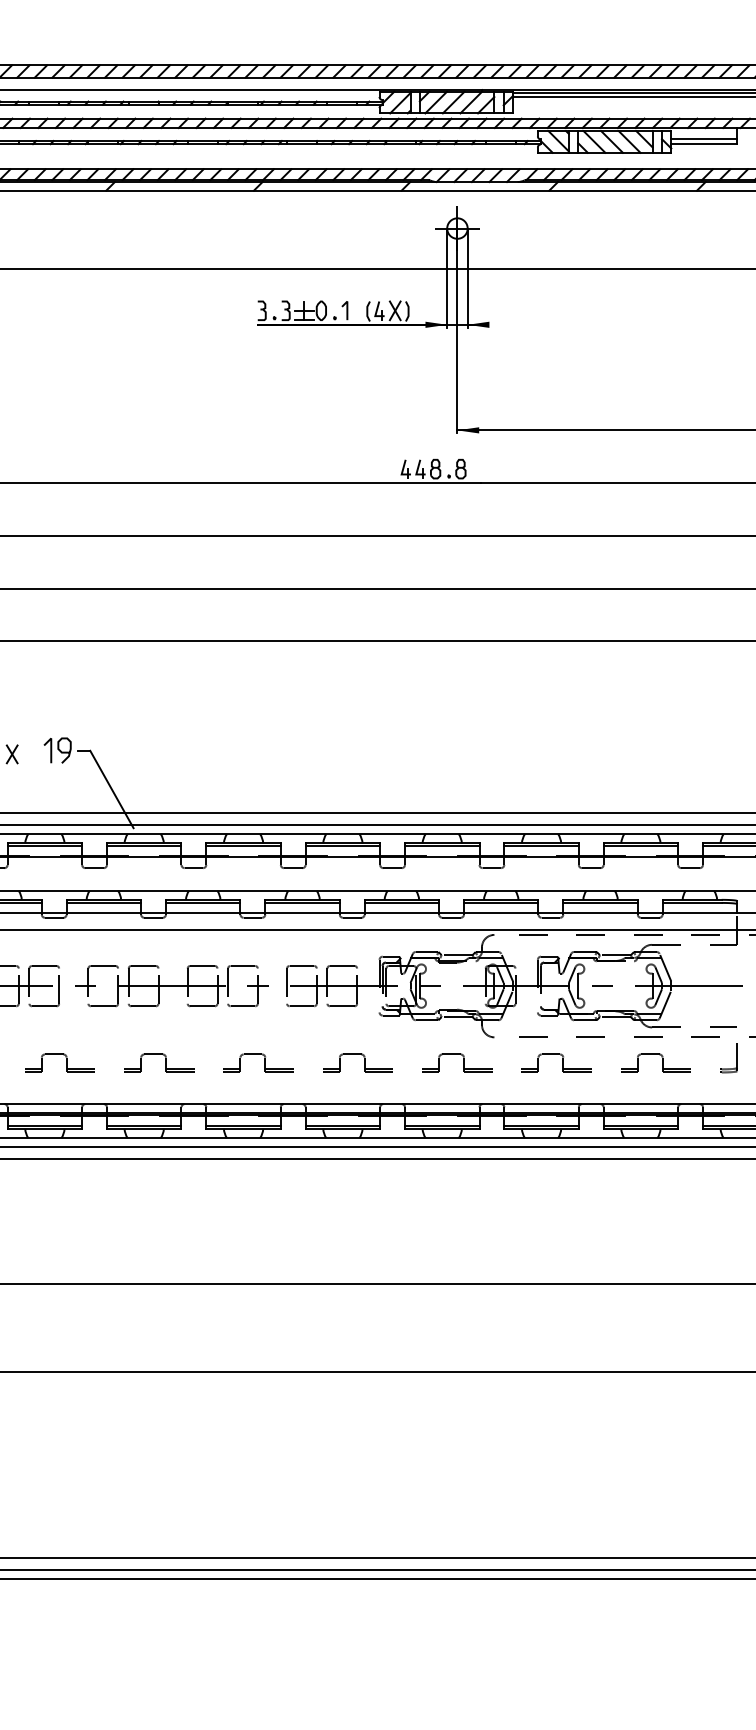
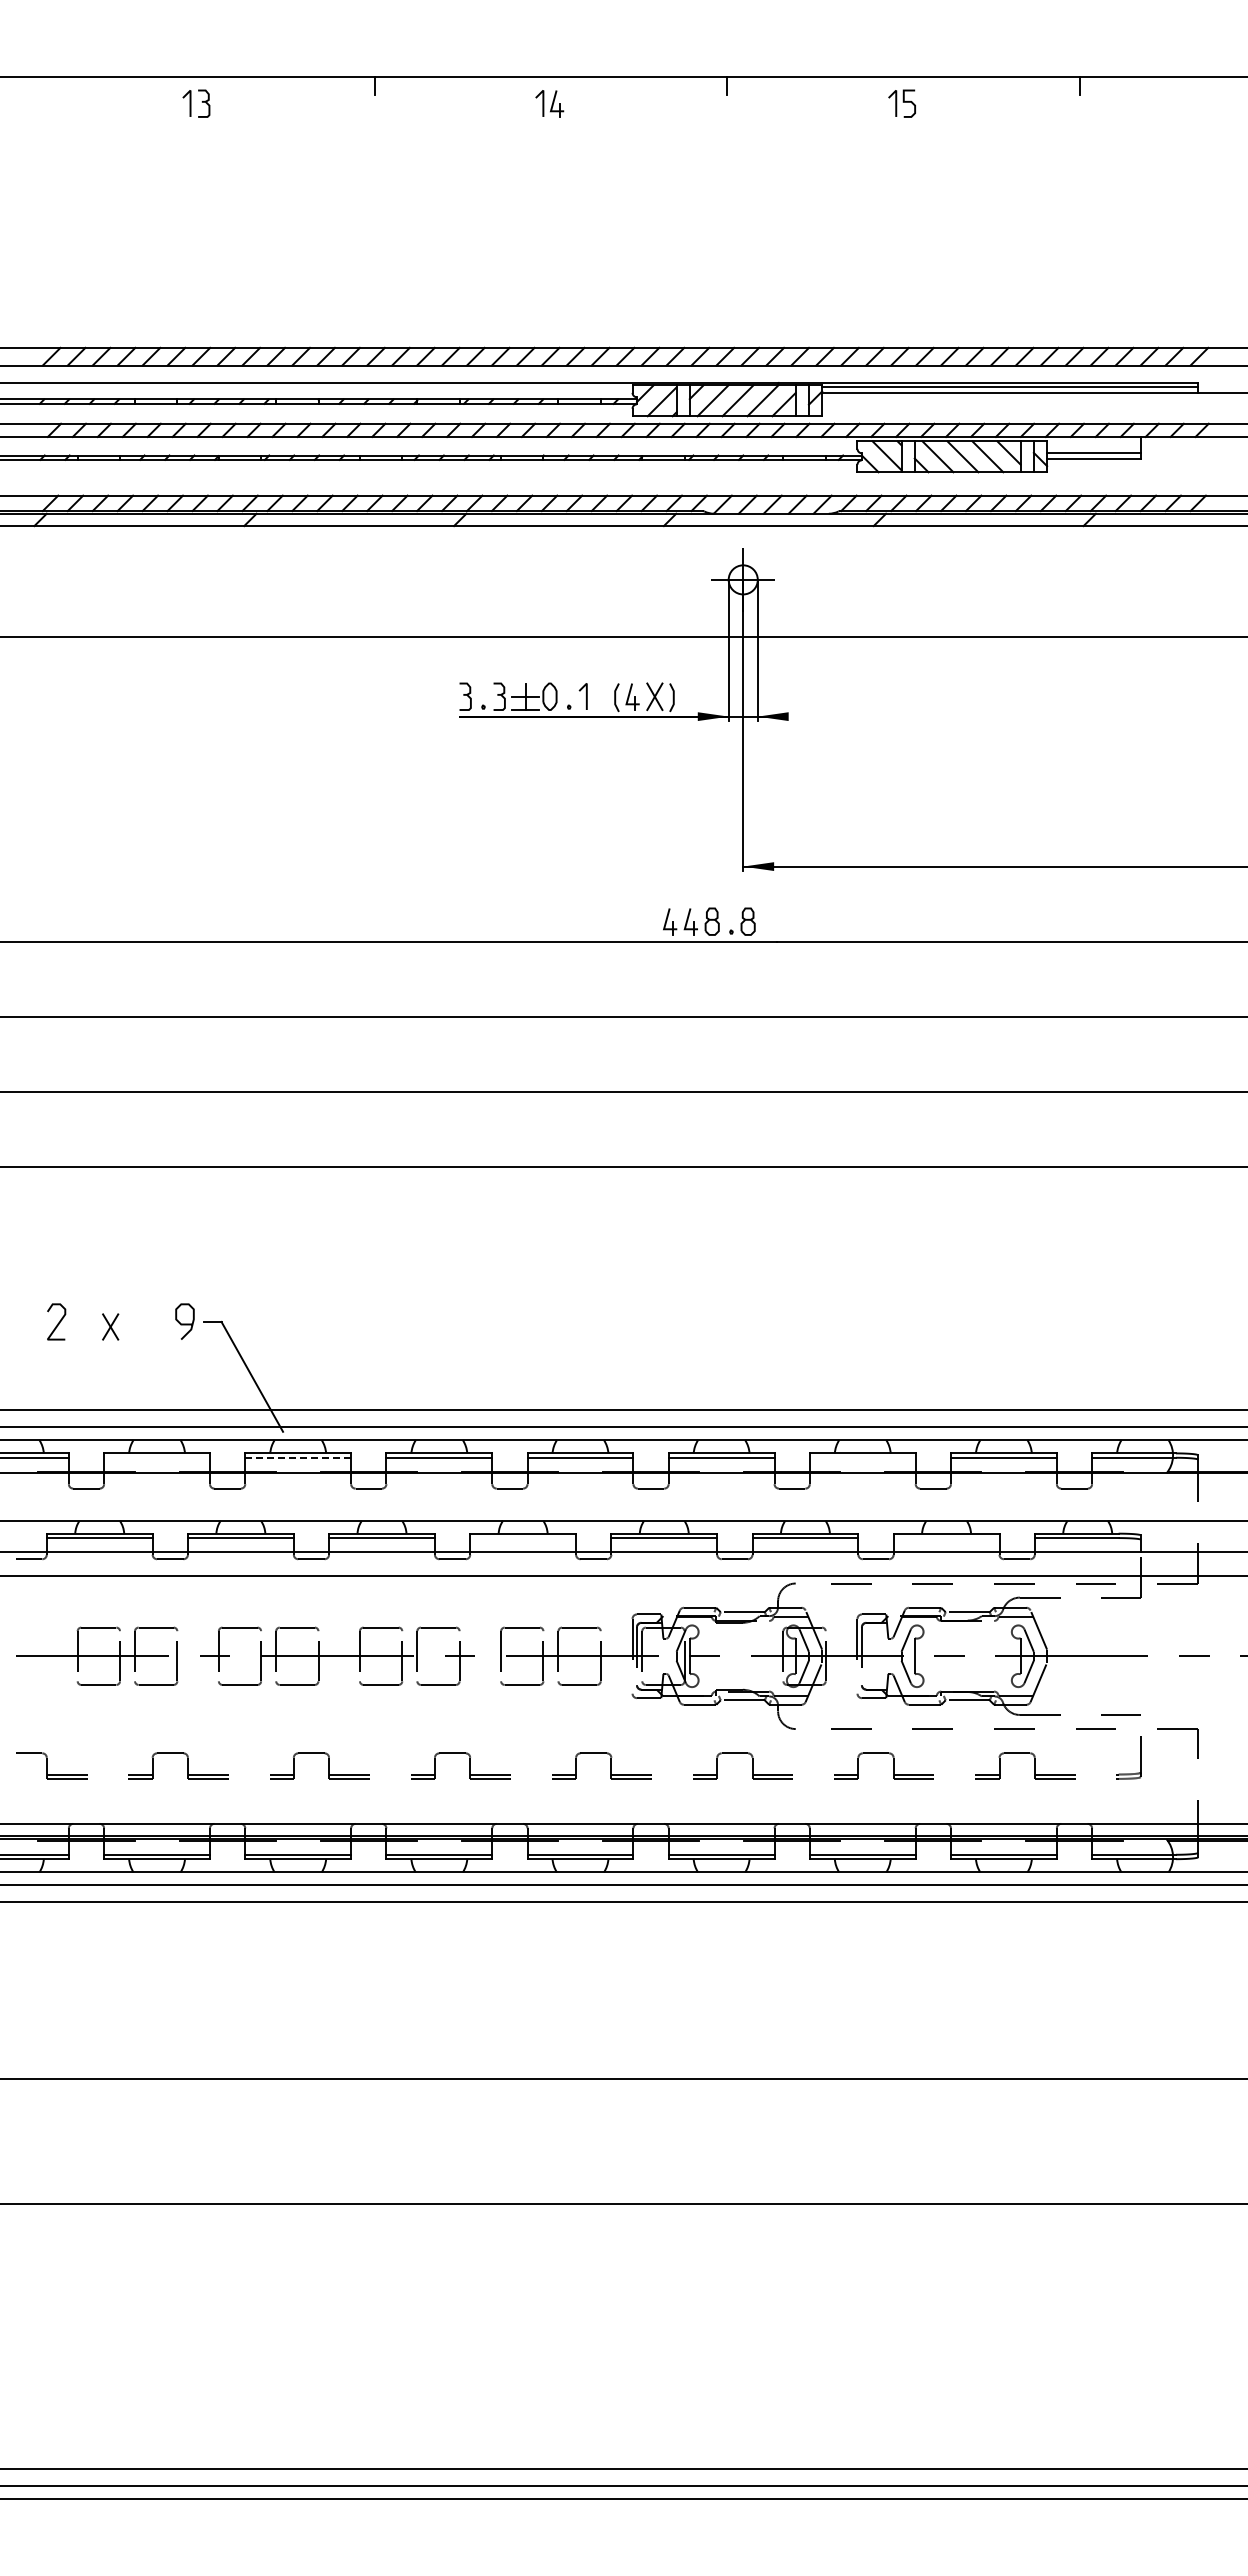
line: (50, 750) -> (165, 1321), removed
line: (45, 846) -> (157, 1457), removed
line: (144, 846) -> (298, 1457), solid -> dashed
line: (541, 846) -> (862, 1457), removed
line: (302, 903) -> (523, 1538), removed
line: (600, 903) -> (946, 1538), removed

